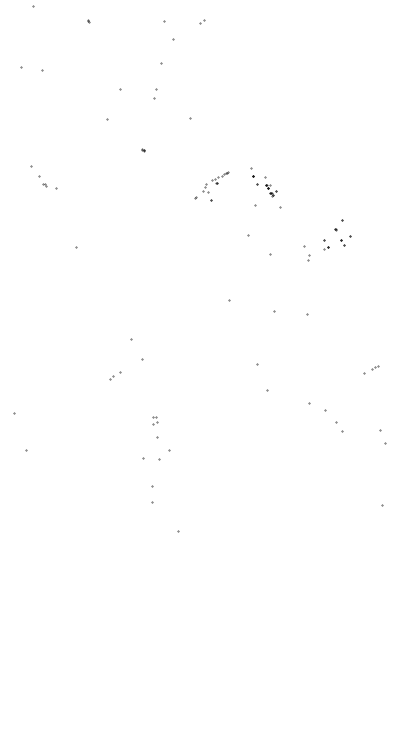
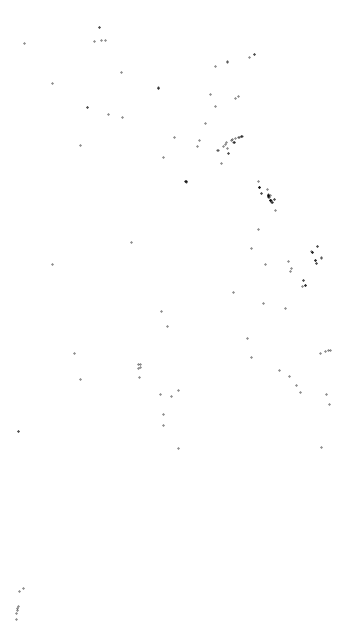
part: (44, 176) -> (114, 191), removed
part: (264, 186) -> (266, 195), moved
part: (211, 187) -> (229, 144), moved
part: (325, 244) -> (303, 283), moved
part: (115, 376) -> (147, 335), removed
part: (156, 426) -> (139, 370), moved

